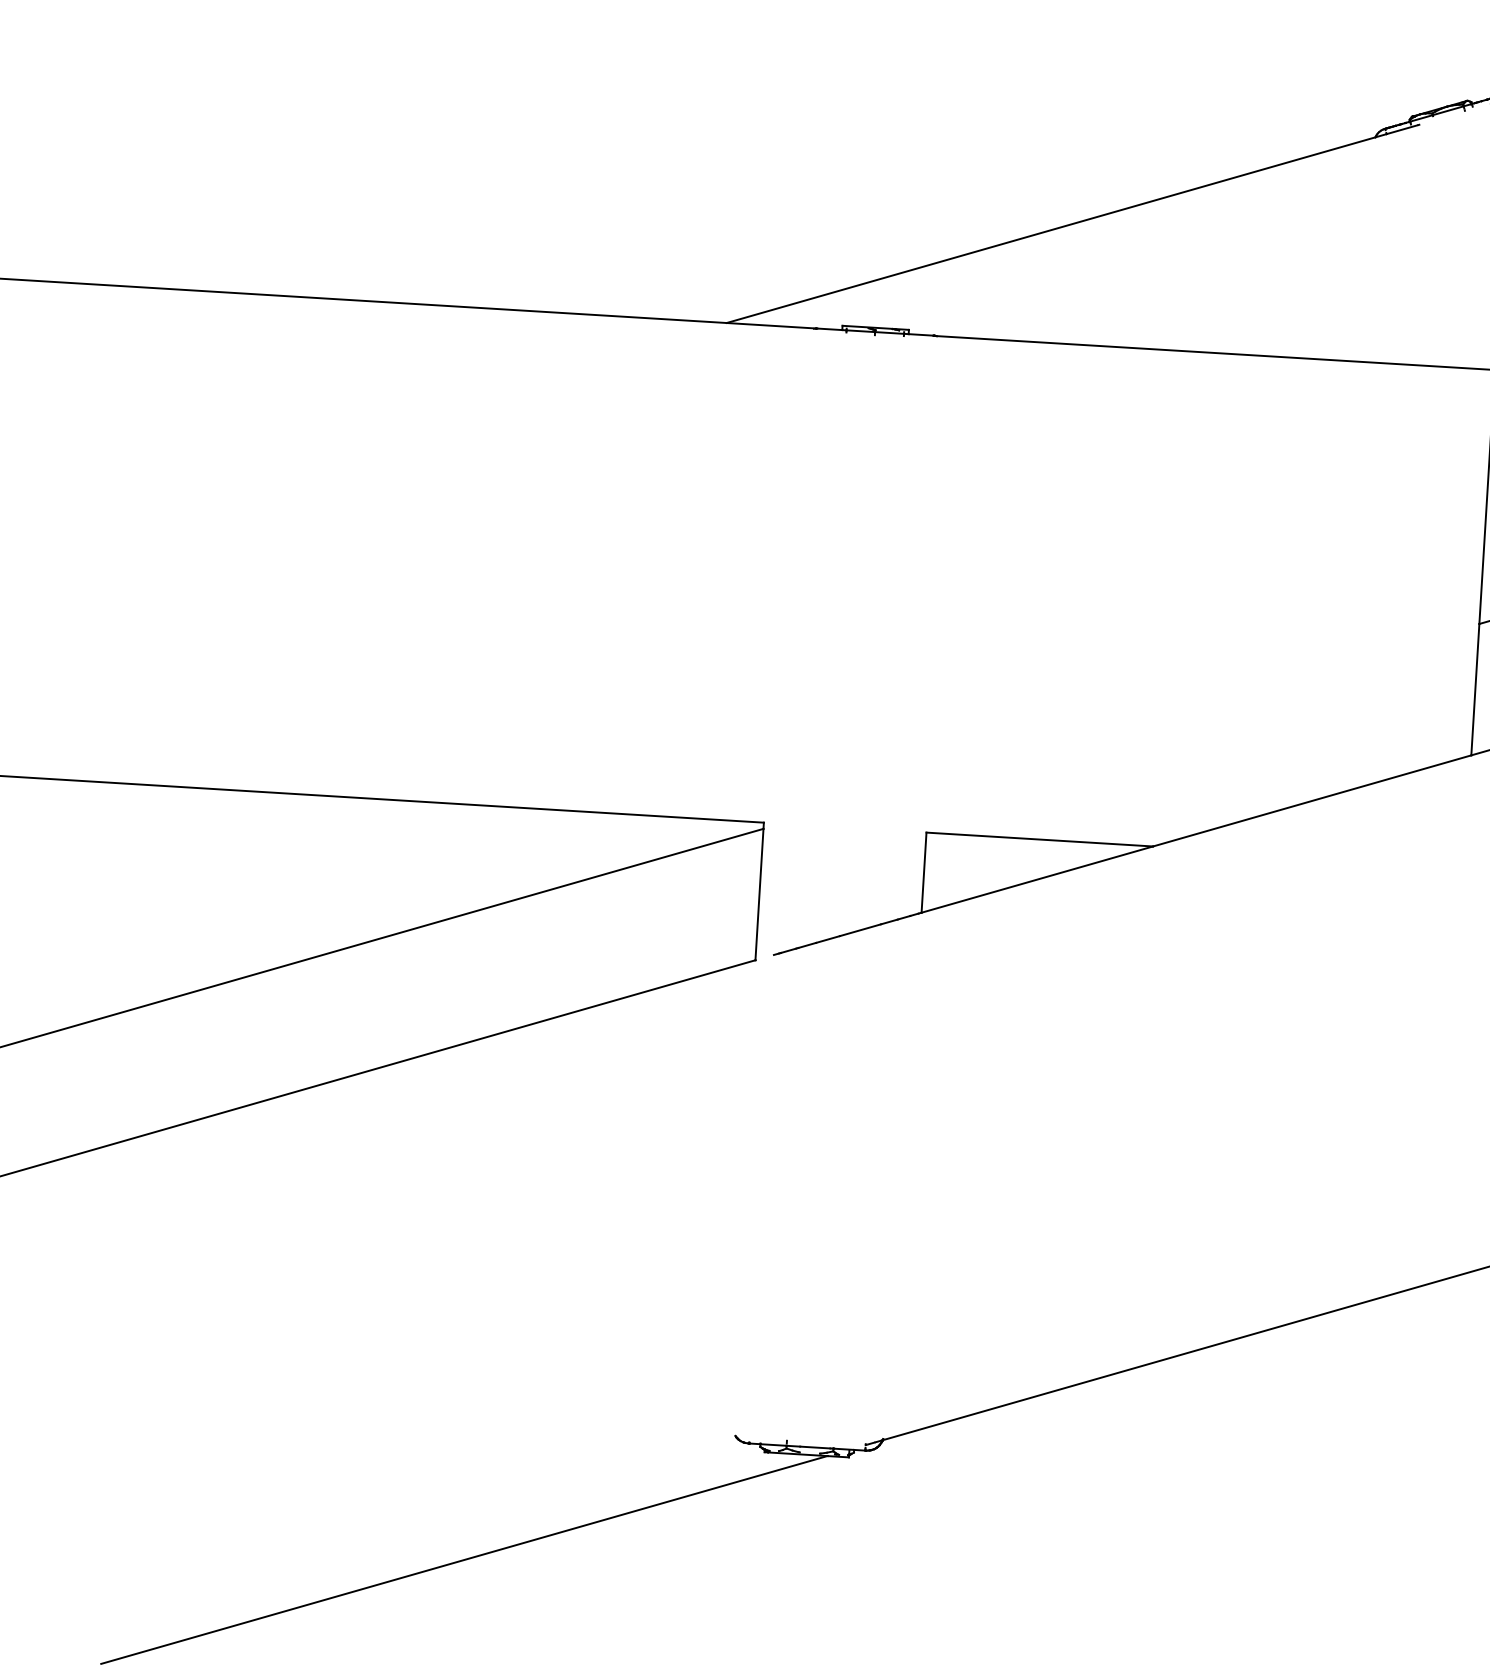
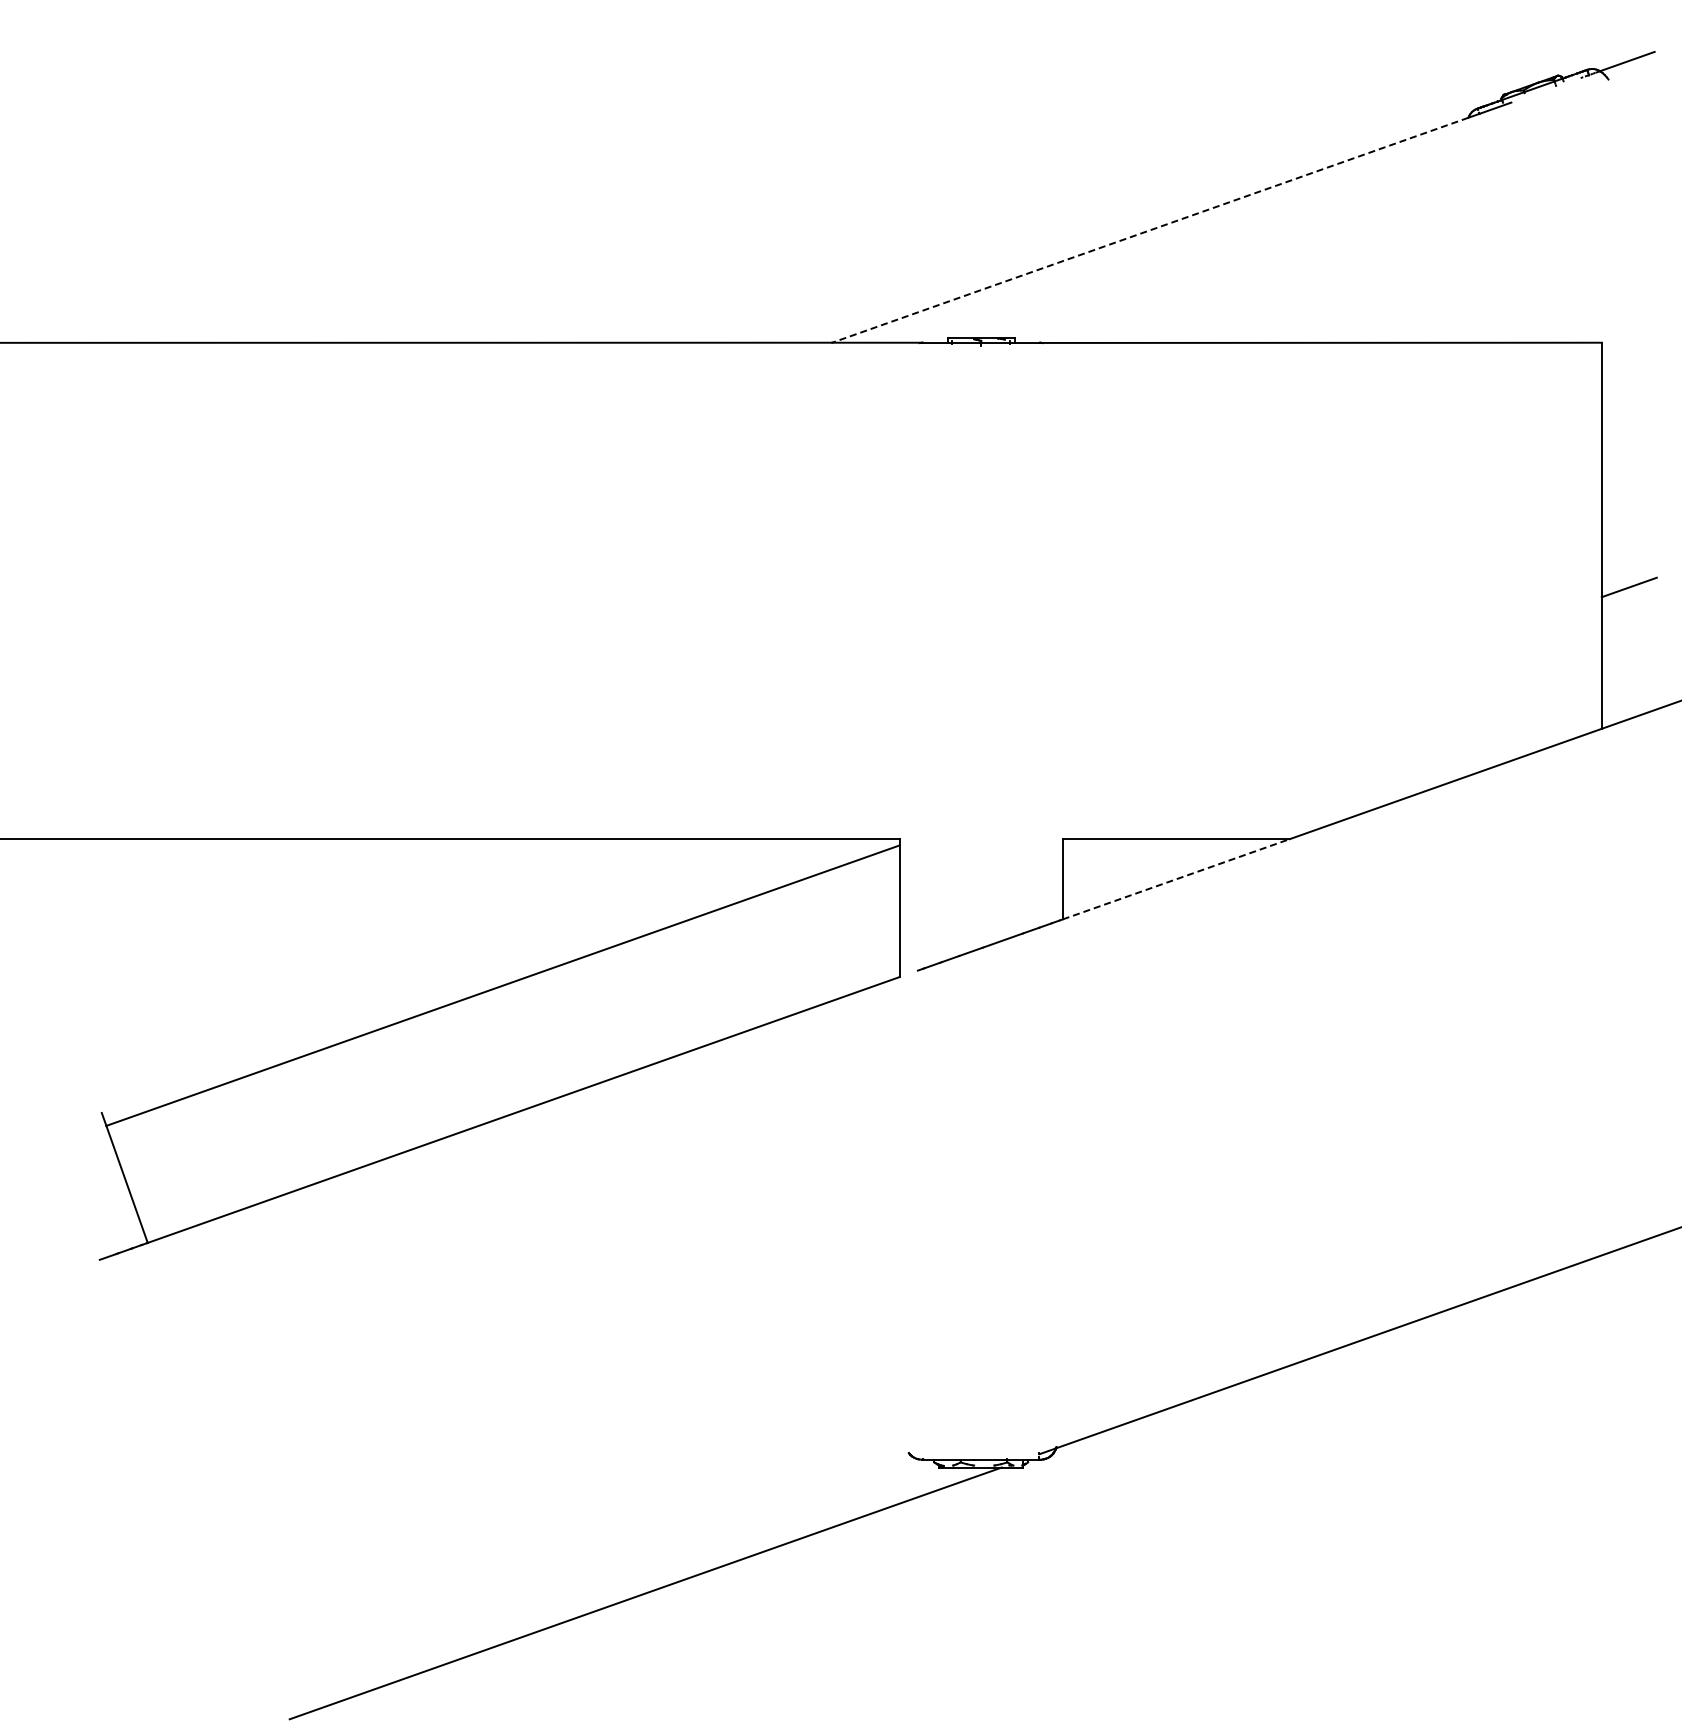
line: (1050, 230) -> (1149, 230), solid -> dashed
line: (1037, 879) -> (1176, 879), solid -> dashed

